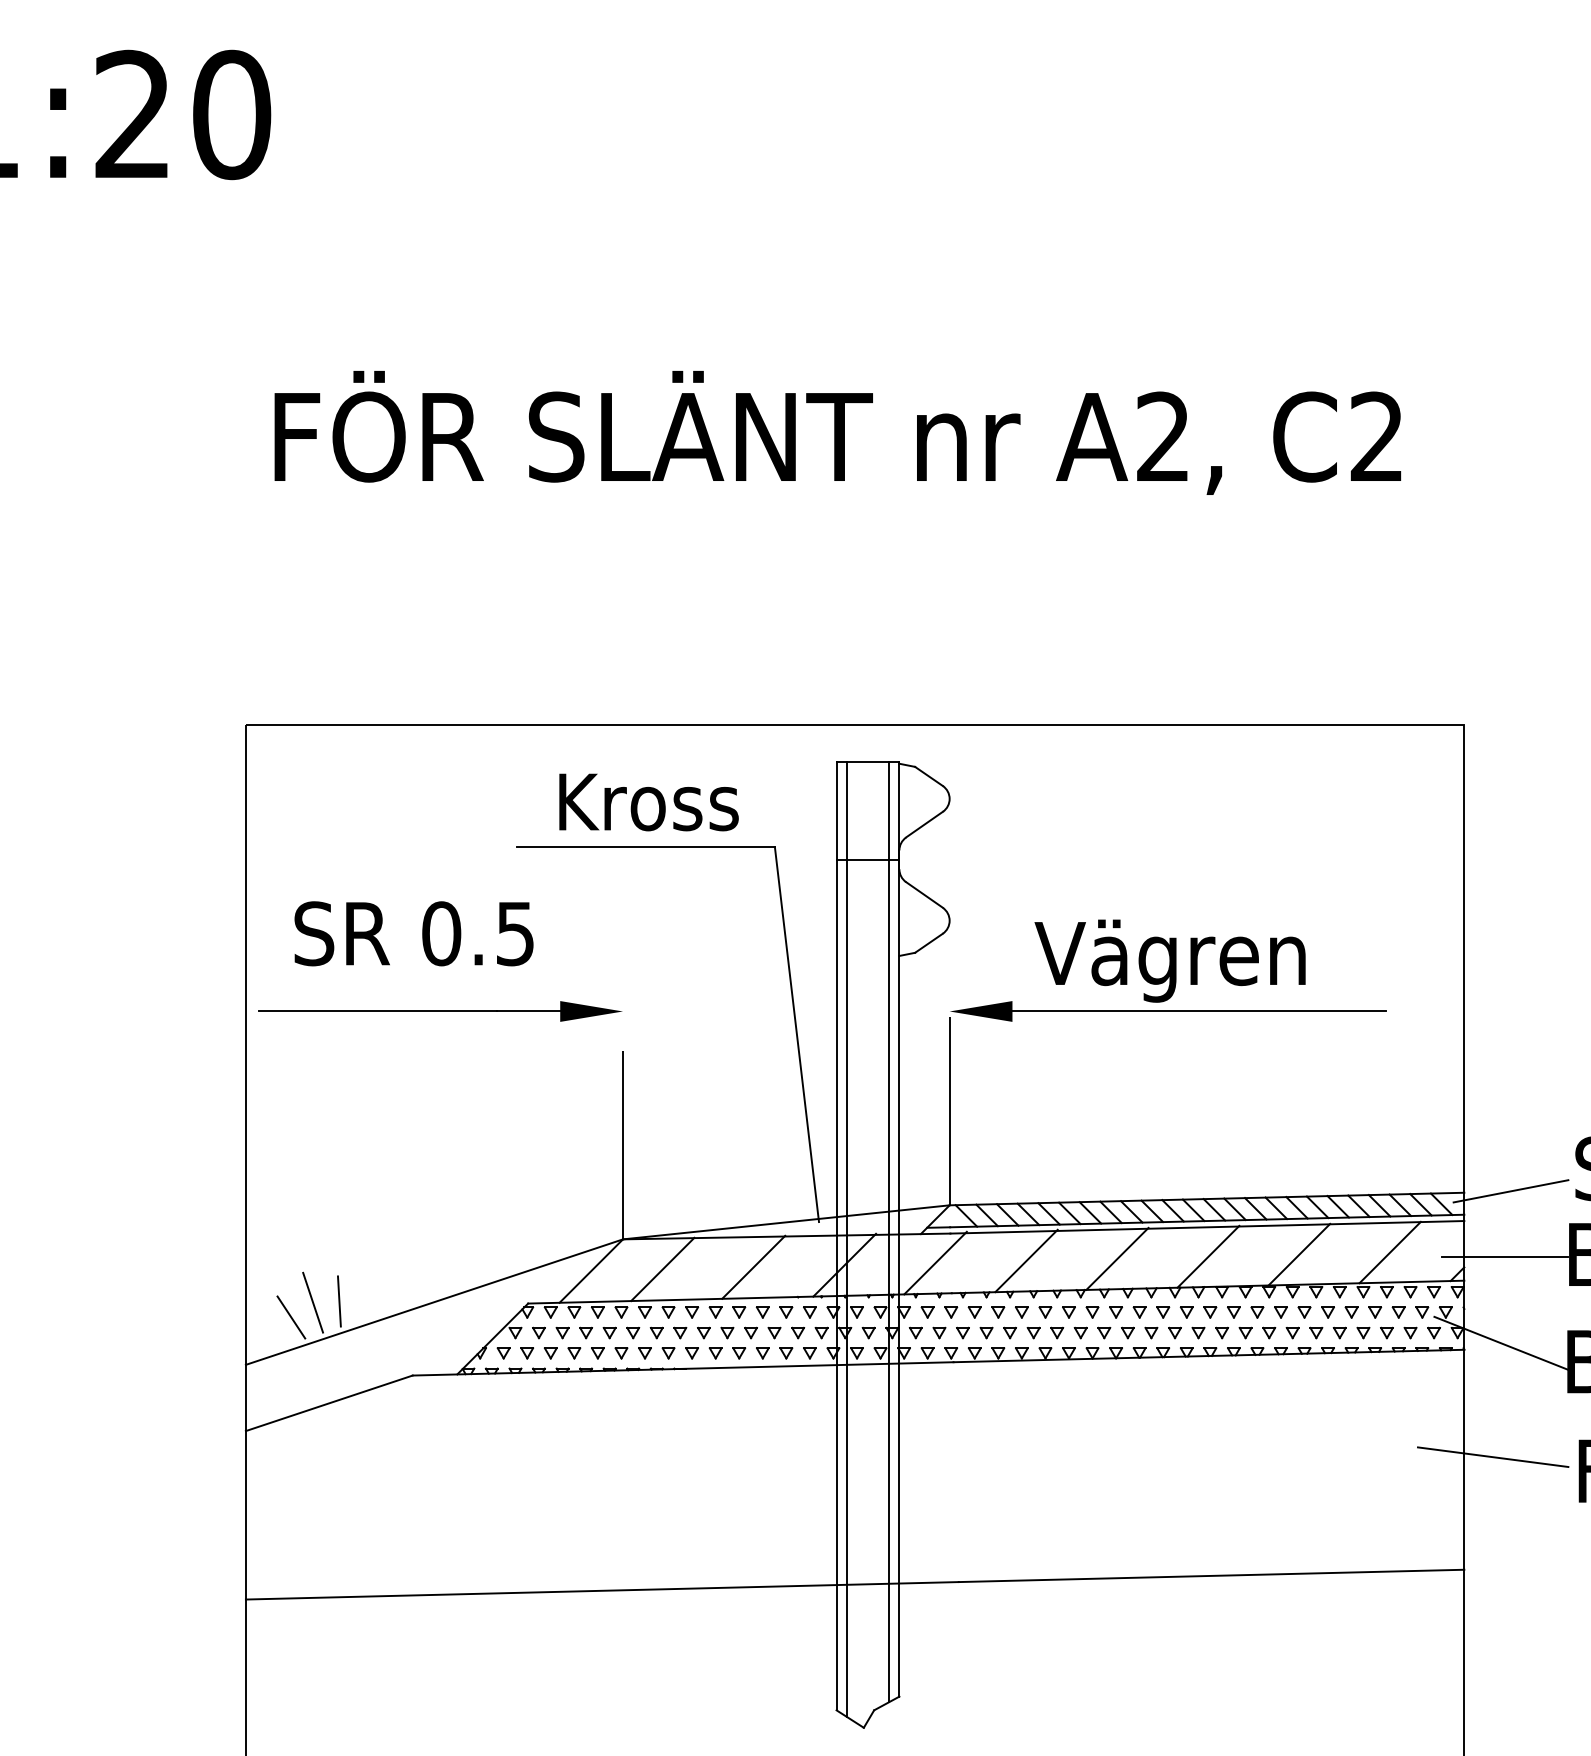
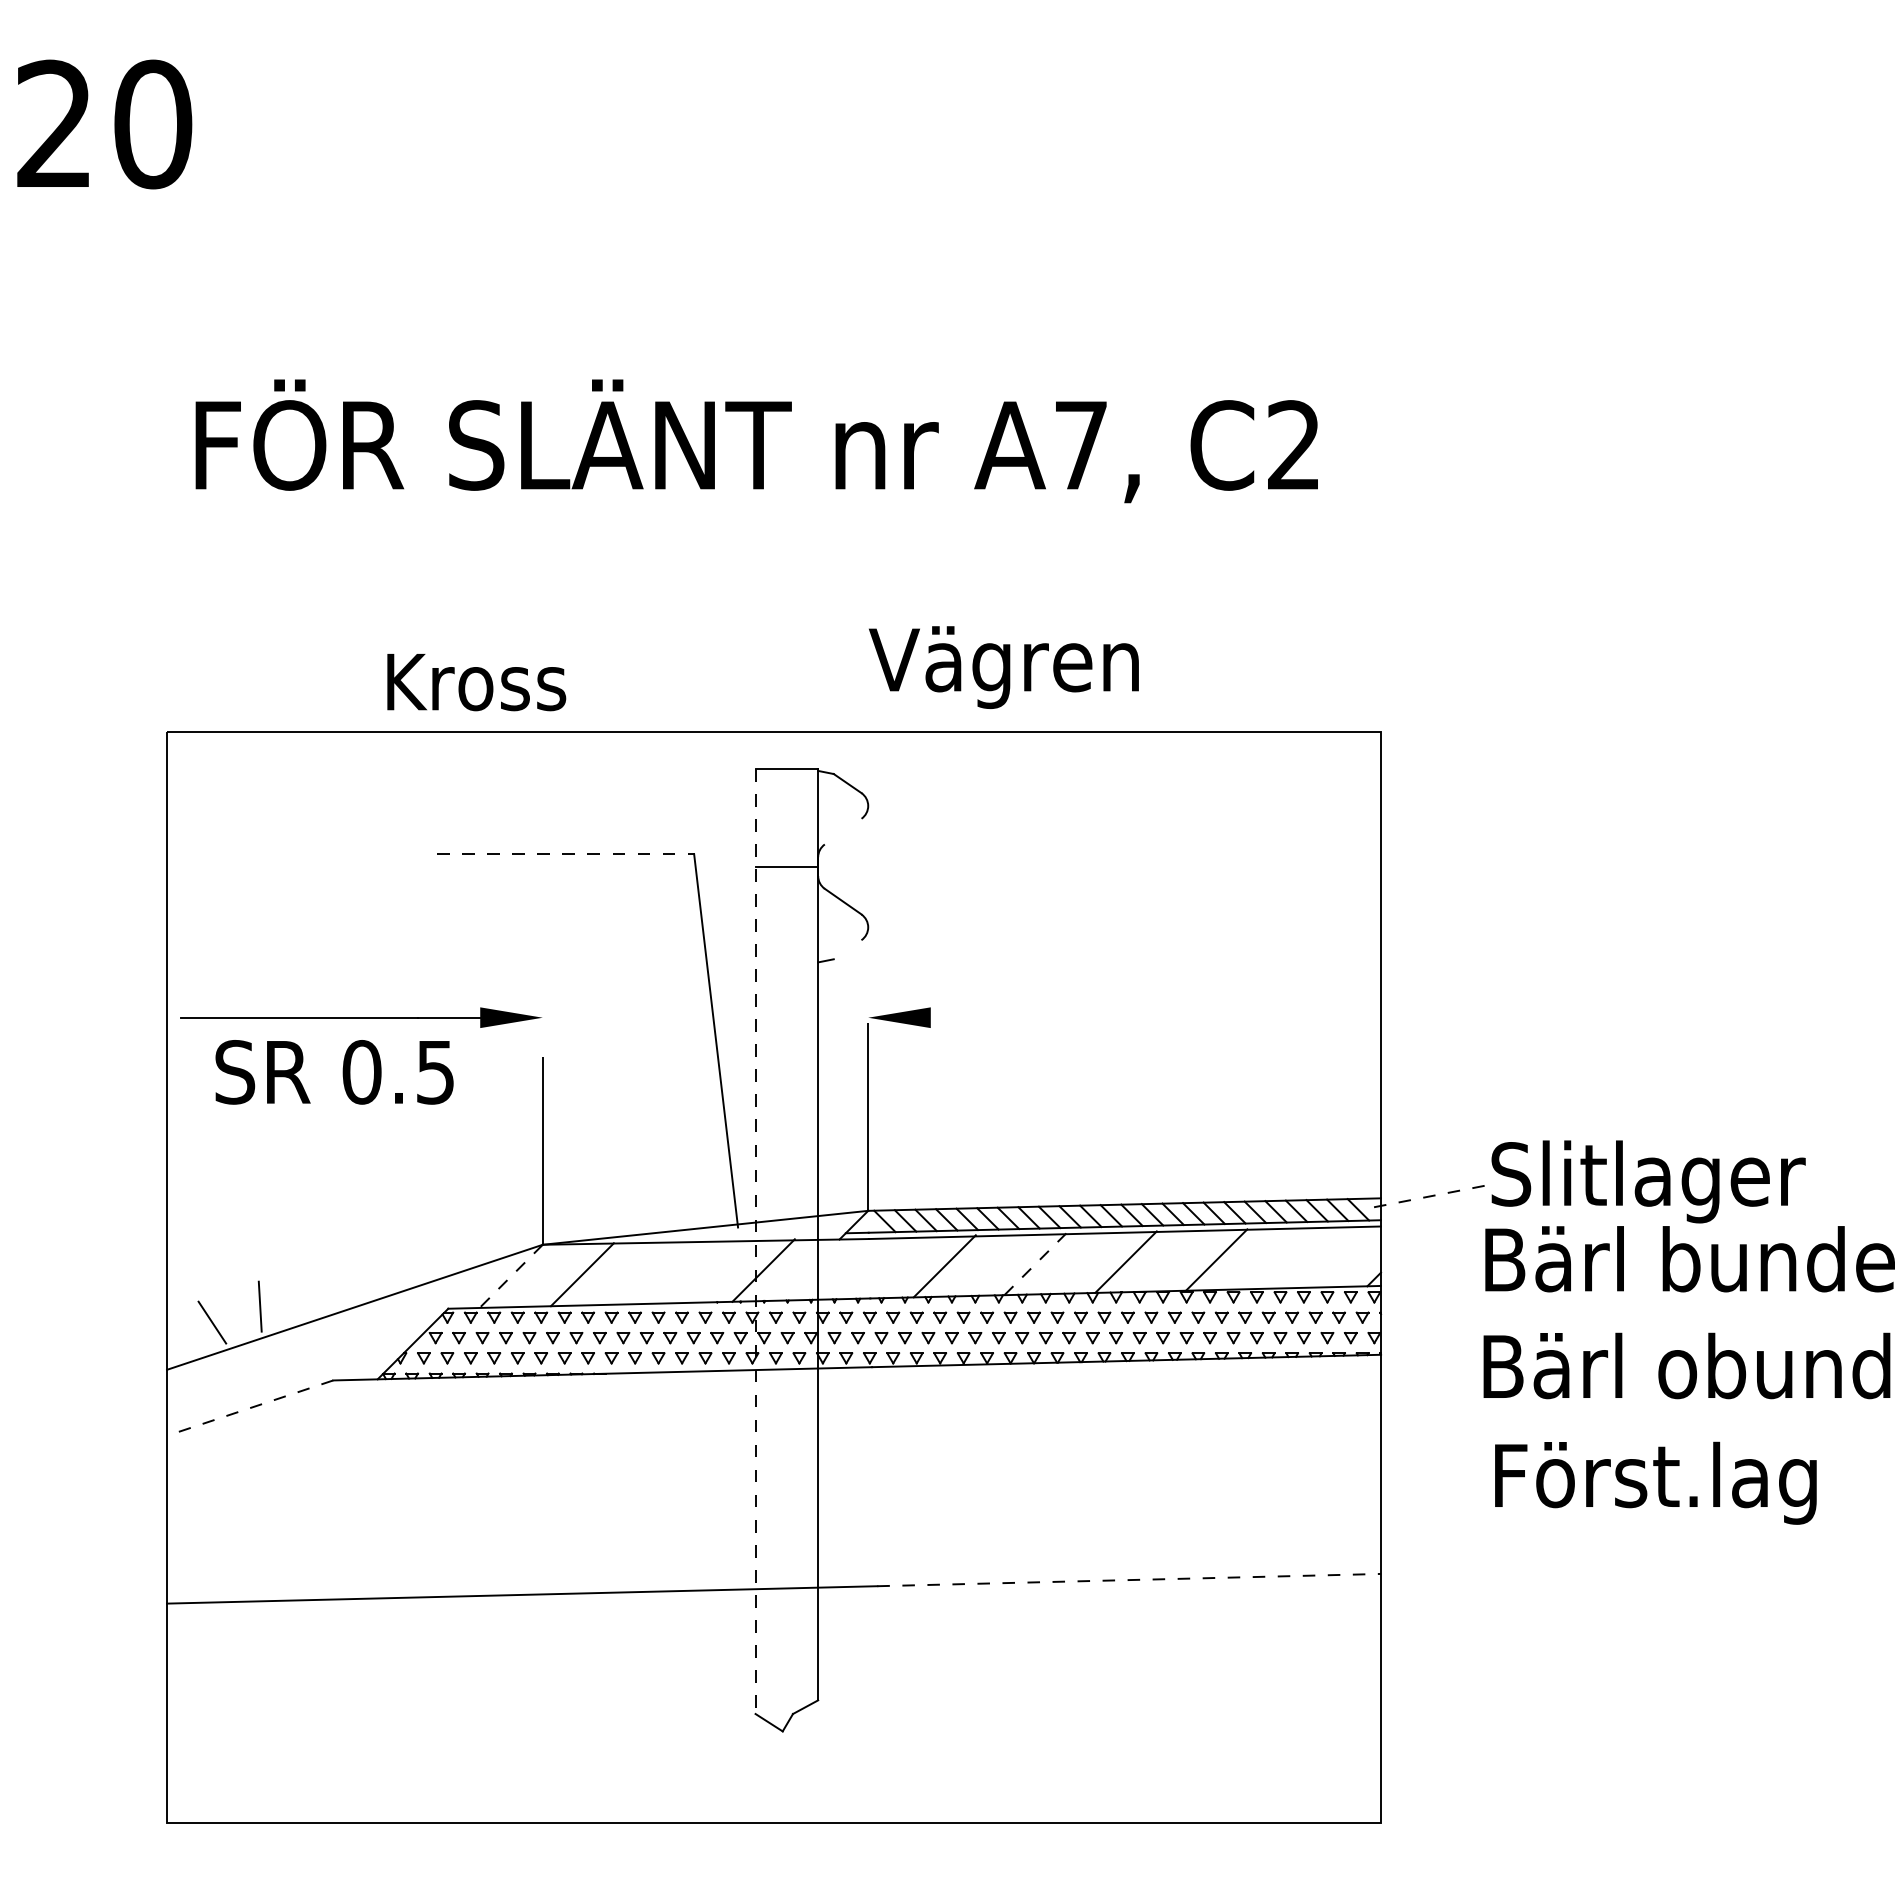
text: (1162, 436) -> (1080, 444), A2, -> A7,
text: (648, 802) -> (476, 682), moved
line: (923, 824) -> (842, 831), removed
line: (646, 847) -> (566, 854), solid -> dashed
text: (413, 933) -> (334, 1072), moved
line: (928, 942) -> (847, 949), removed
text: (1169, 961) -> (1003, 667), moved
line: (1198, 1011) -> (1116, 1017), removed
line: (1510, 1191) -> (1427, 1197), solid -> dashed
line: (889, 1232) -> (808, 1237), removed
line: (836, 1237) -> (755, 1242), solid -> dashed
line: (846, 1239) -> (765, 1244), removed
line: (1389, 1252) -> (1306, 1257), removed
line: (1504, 1257) -> (1421, 1262), removed
line: (1117, 1259) -> (1035, 1264), solid -> dashed
line: (935, 1263) -> (854, 1268), removed
line: (753, 1267) -> (672, 1272), removed
line: (591, 1271) -> (511, 1276), solid -> dashed
line: (312, 1302) -> (233, 1307), removed
line: (1500, 1343) -> (1417, 1348), removed
line: (329, 1403) -> (250, 1408), solid -> dashed
line: (1492, 1456) -> (1409, 1461), removed
line: (1211, 1576) -> (1129, 1580), solid -> dashed

